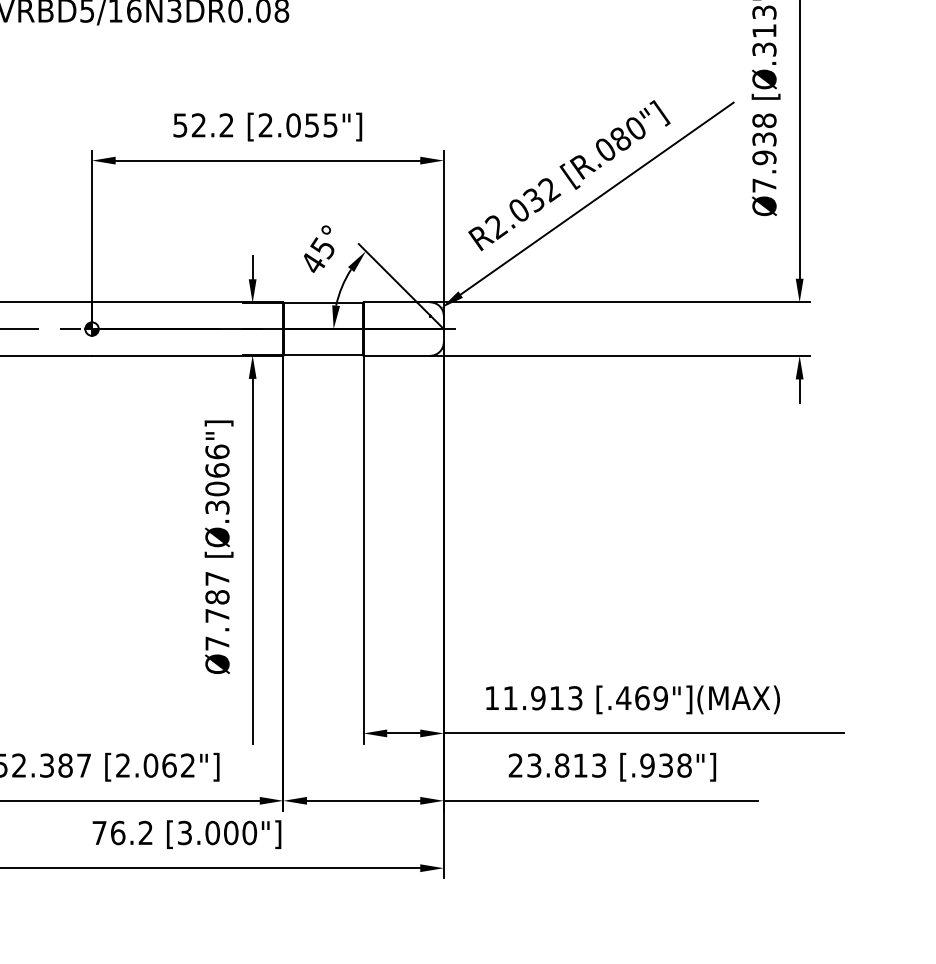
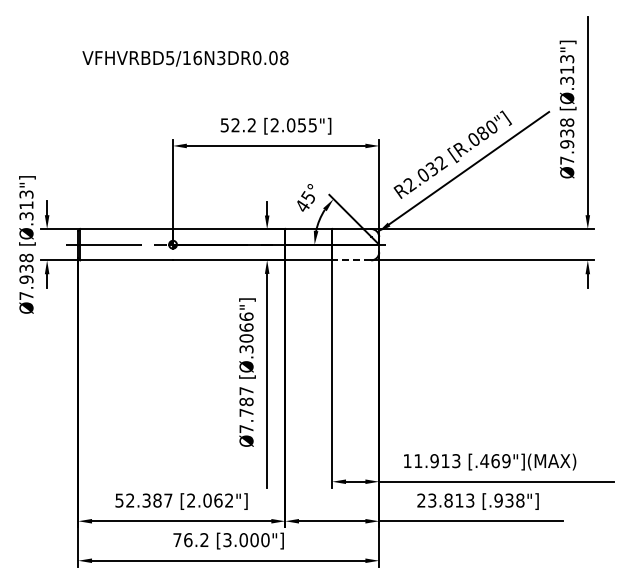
line: (396, 356) -> (351, 260), solid -> dashed

